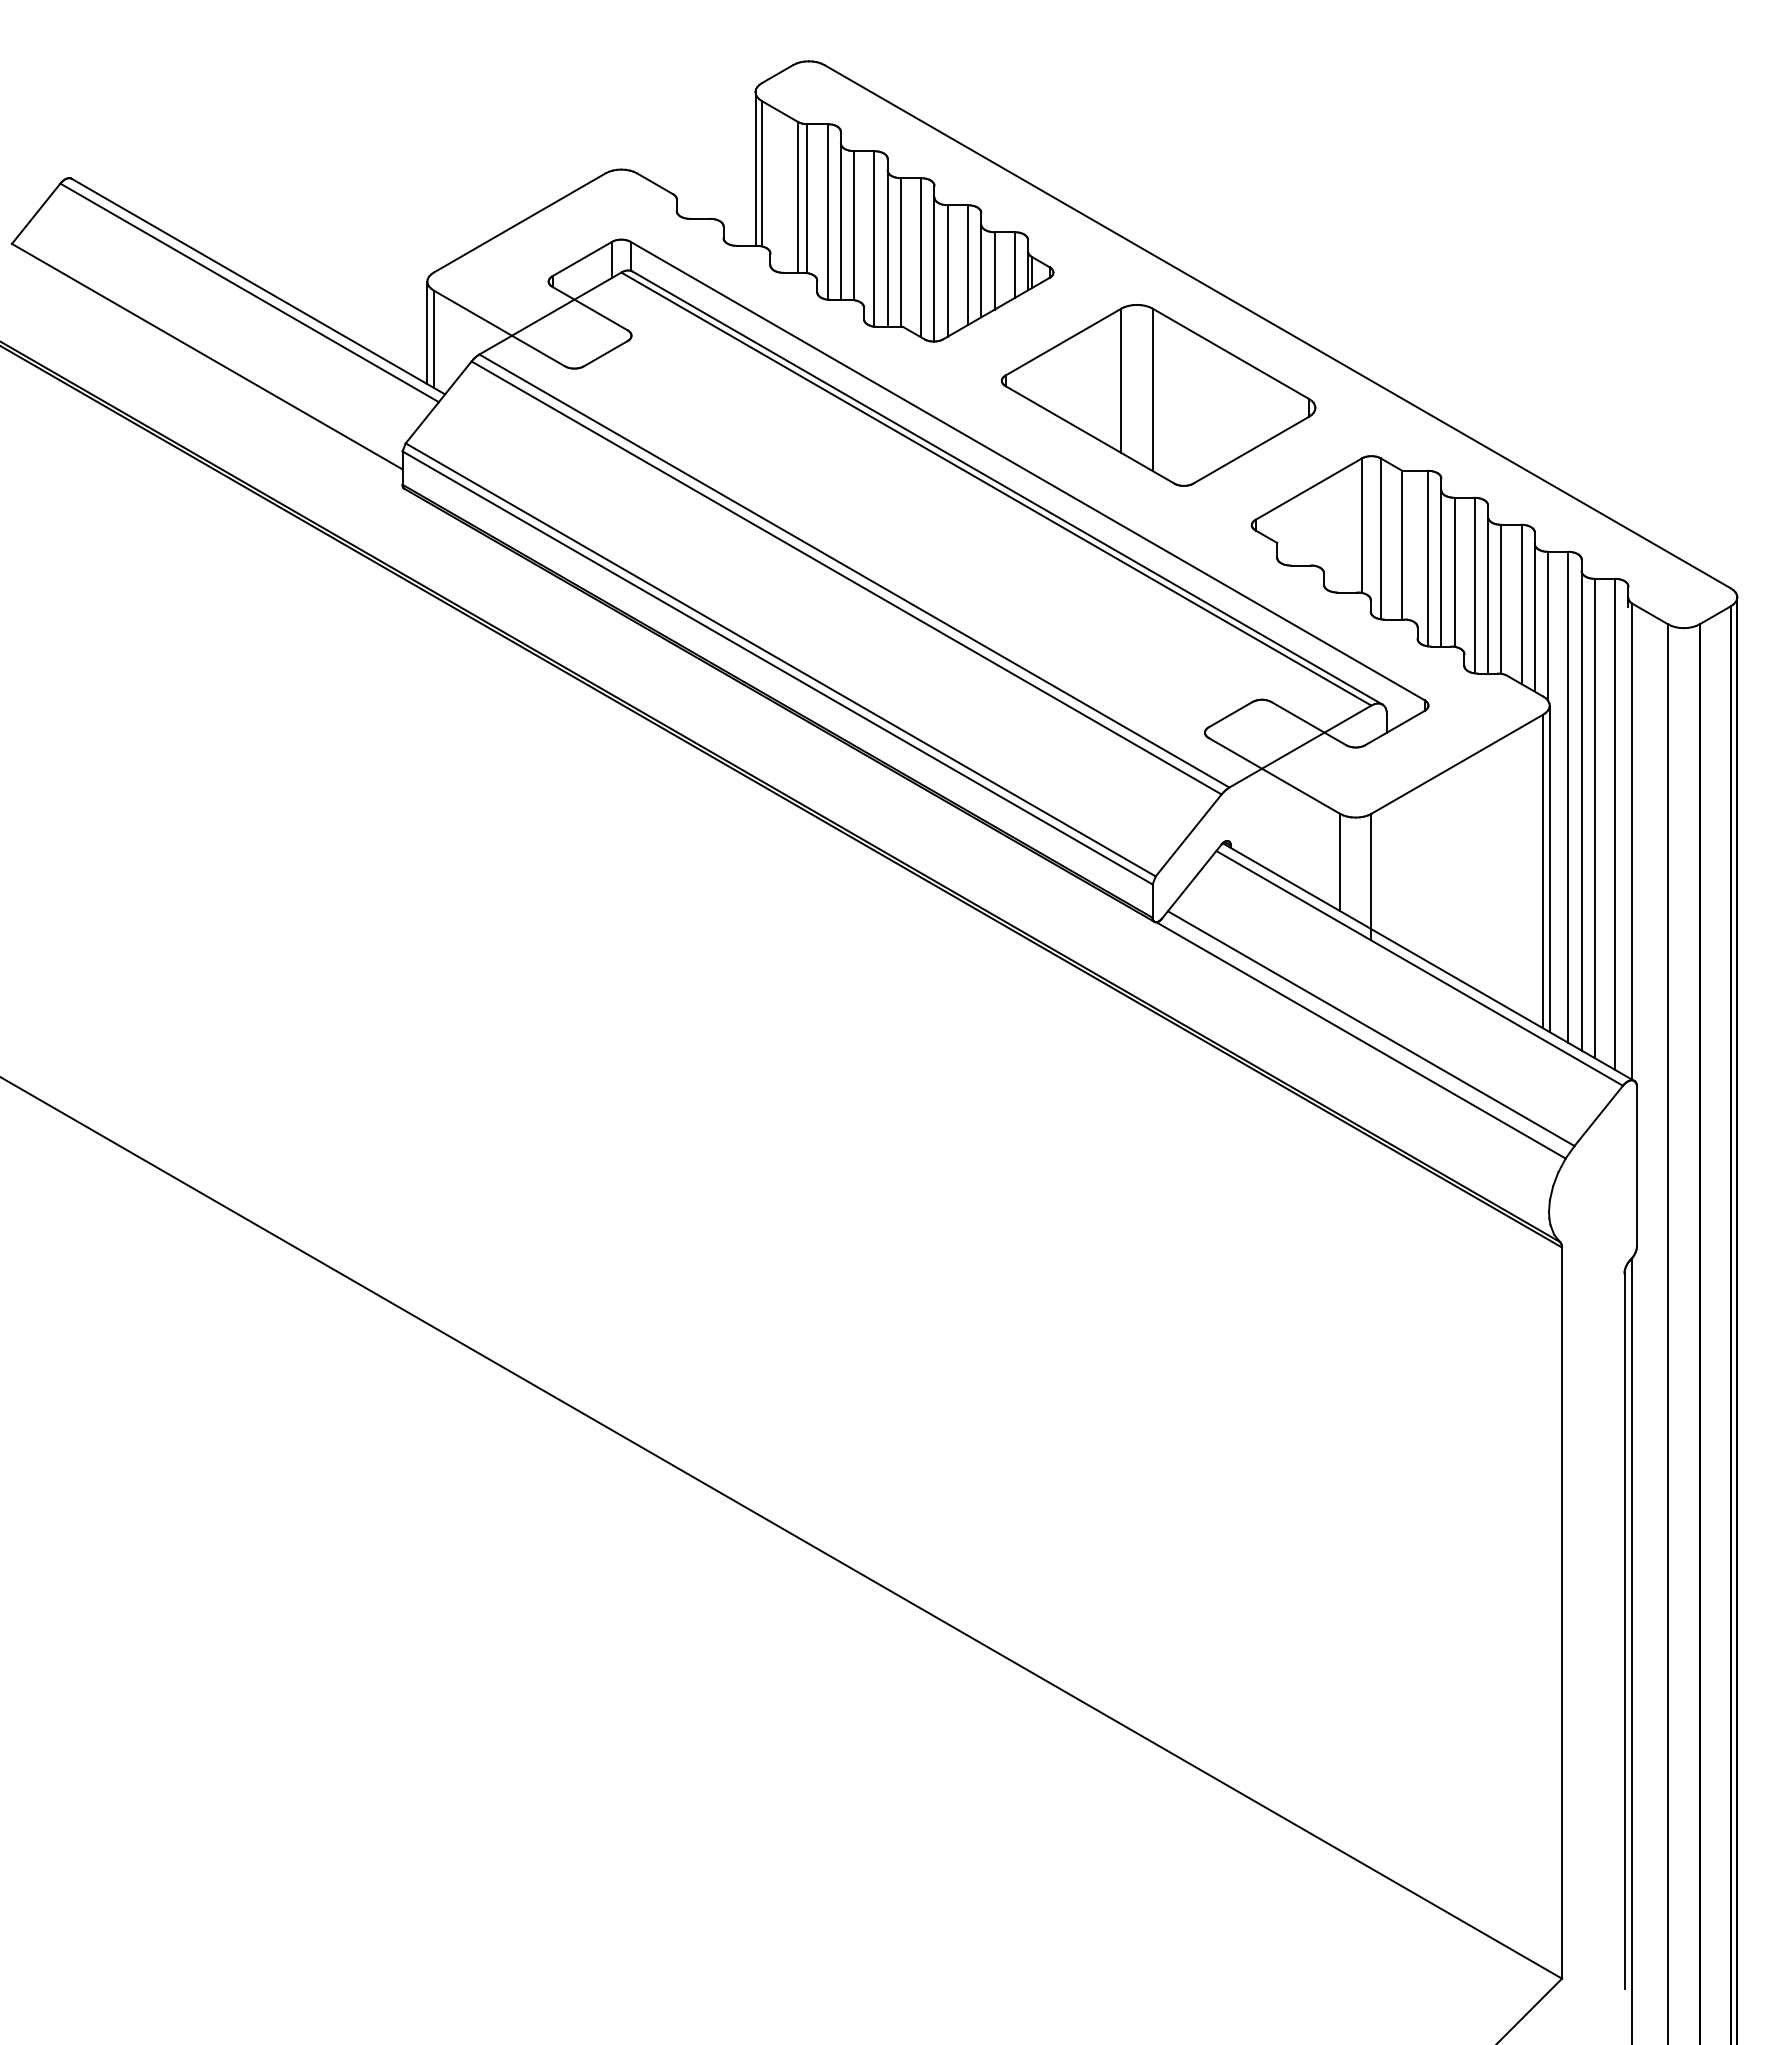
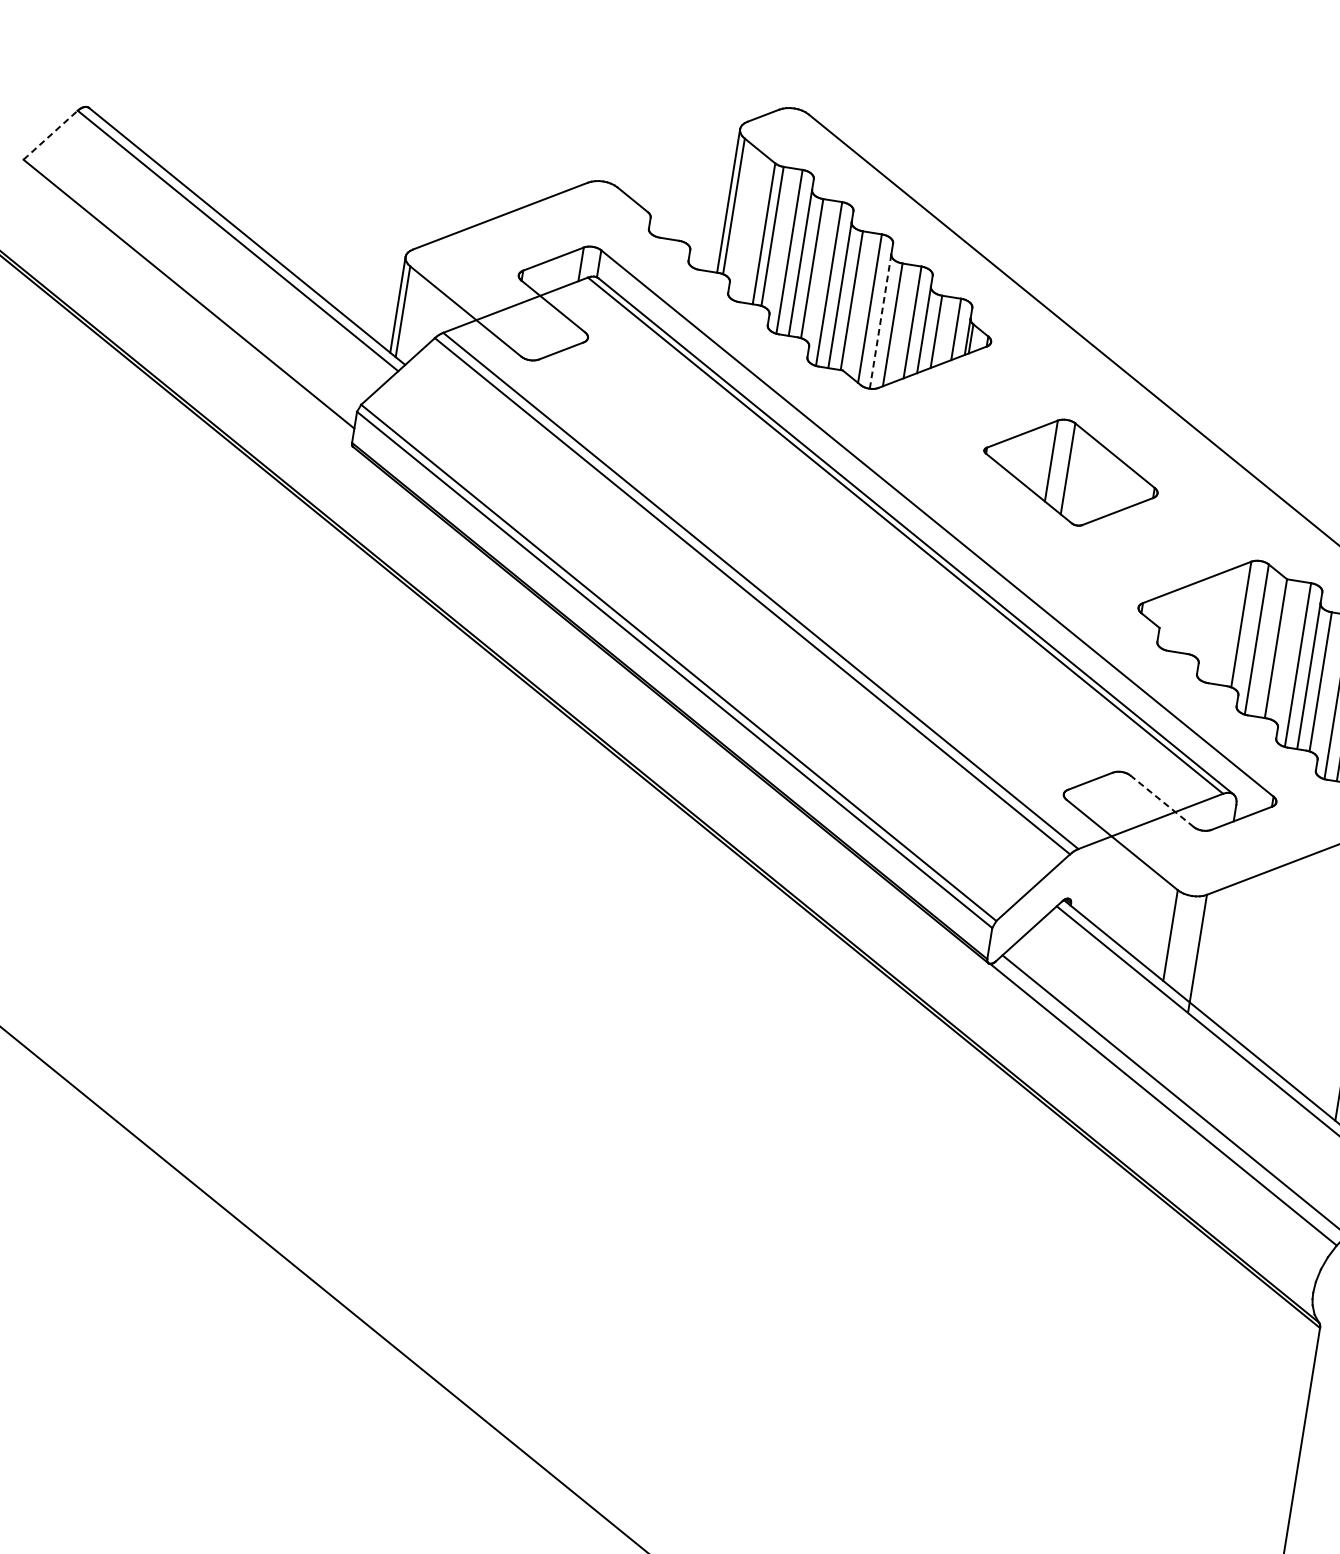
line: (36, 213) -> (50, 135), solid -> dashed
line: (934, 269) -> (880, 321), solid -> dashed
part: (1158, 395) -> (1070, 472), size x0.6
line: (1308, 723) -> (1161, 801), solid -> dashed

